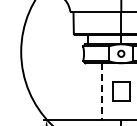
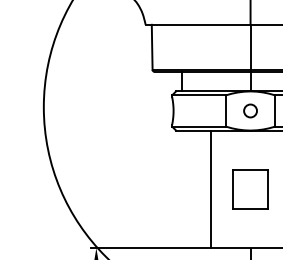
line: (102, 92) -> (211, 190), dashed -> solid

